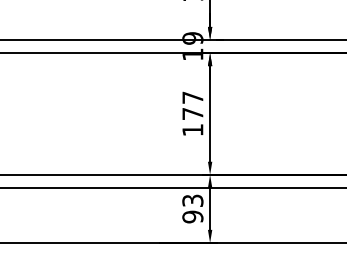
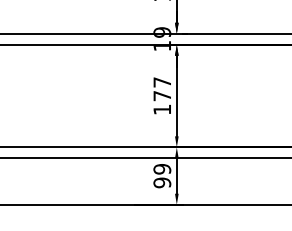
text: (193, 201) -> (162, 169), 93 -> 99

